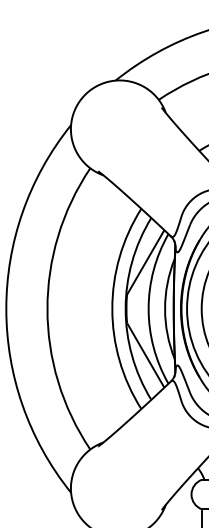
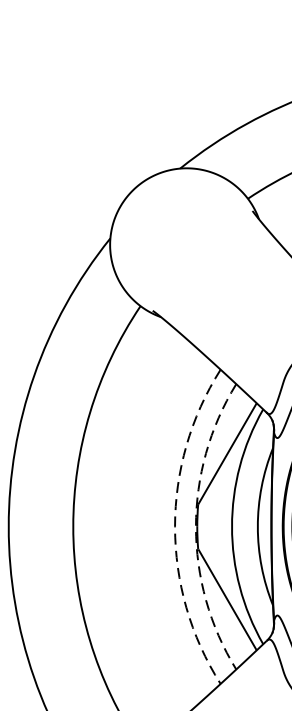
arc: (112, 308) -> (175, 526), solid -> dashed
arc: (125, 308) -> (195, 526), solid -> dashed

